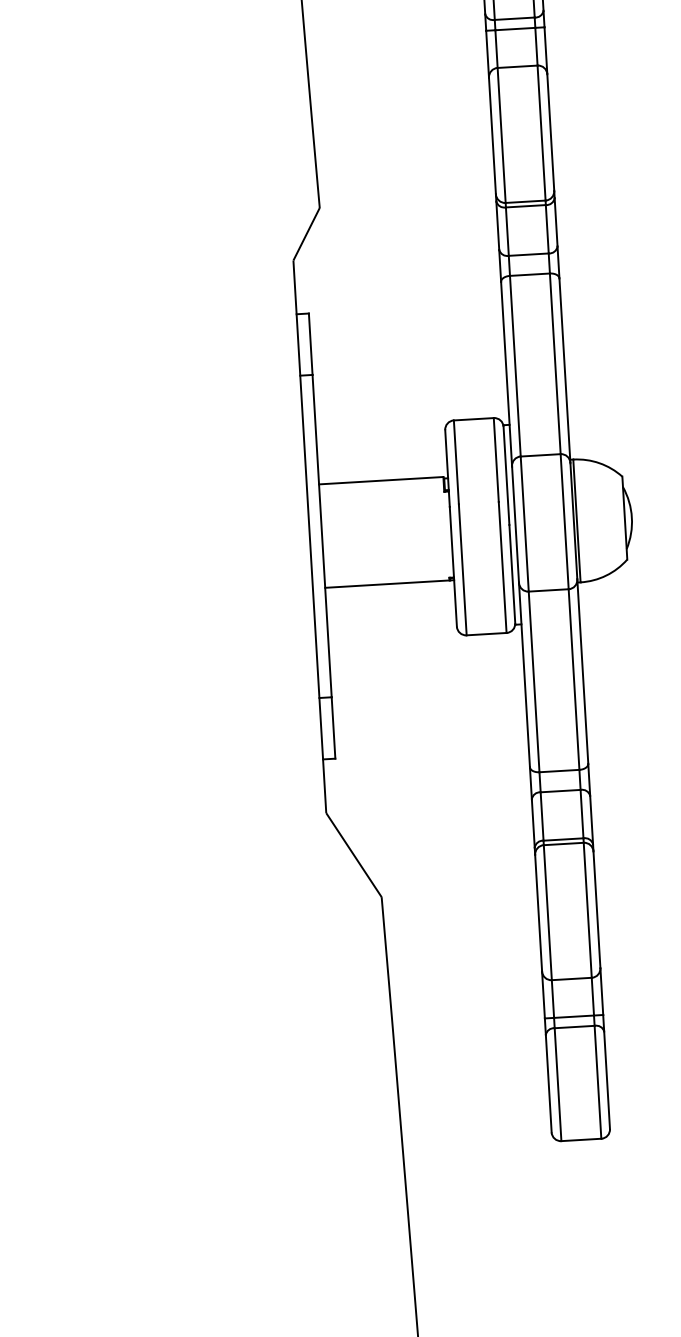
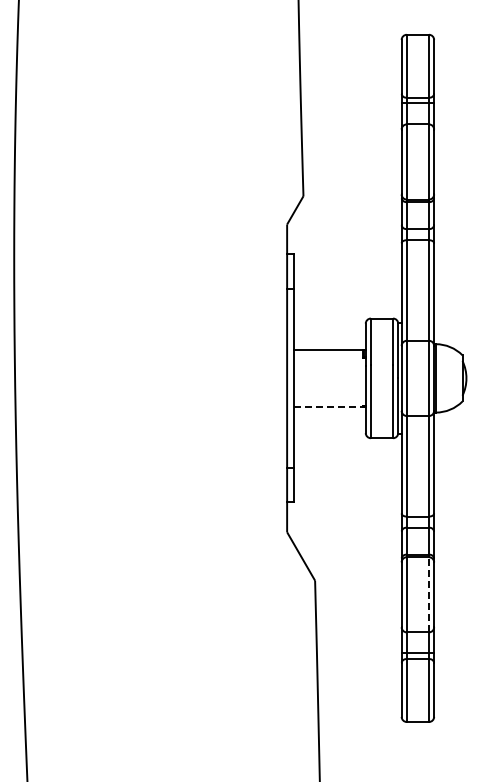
line: (387, 584) -> (328, 407), solid -> dashed
line: (588, 909) -> (429, 594), solid -> dashed

